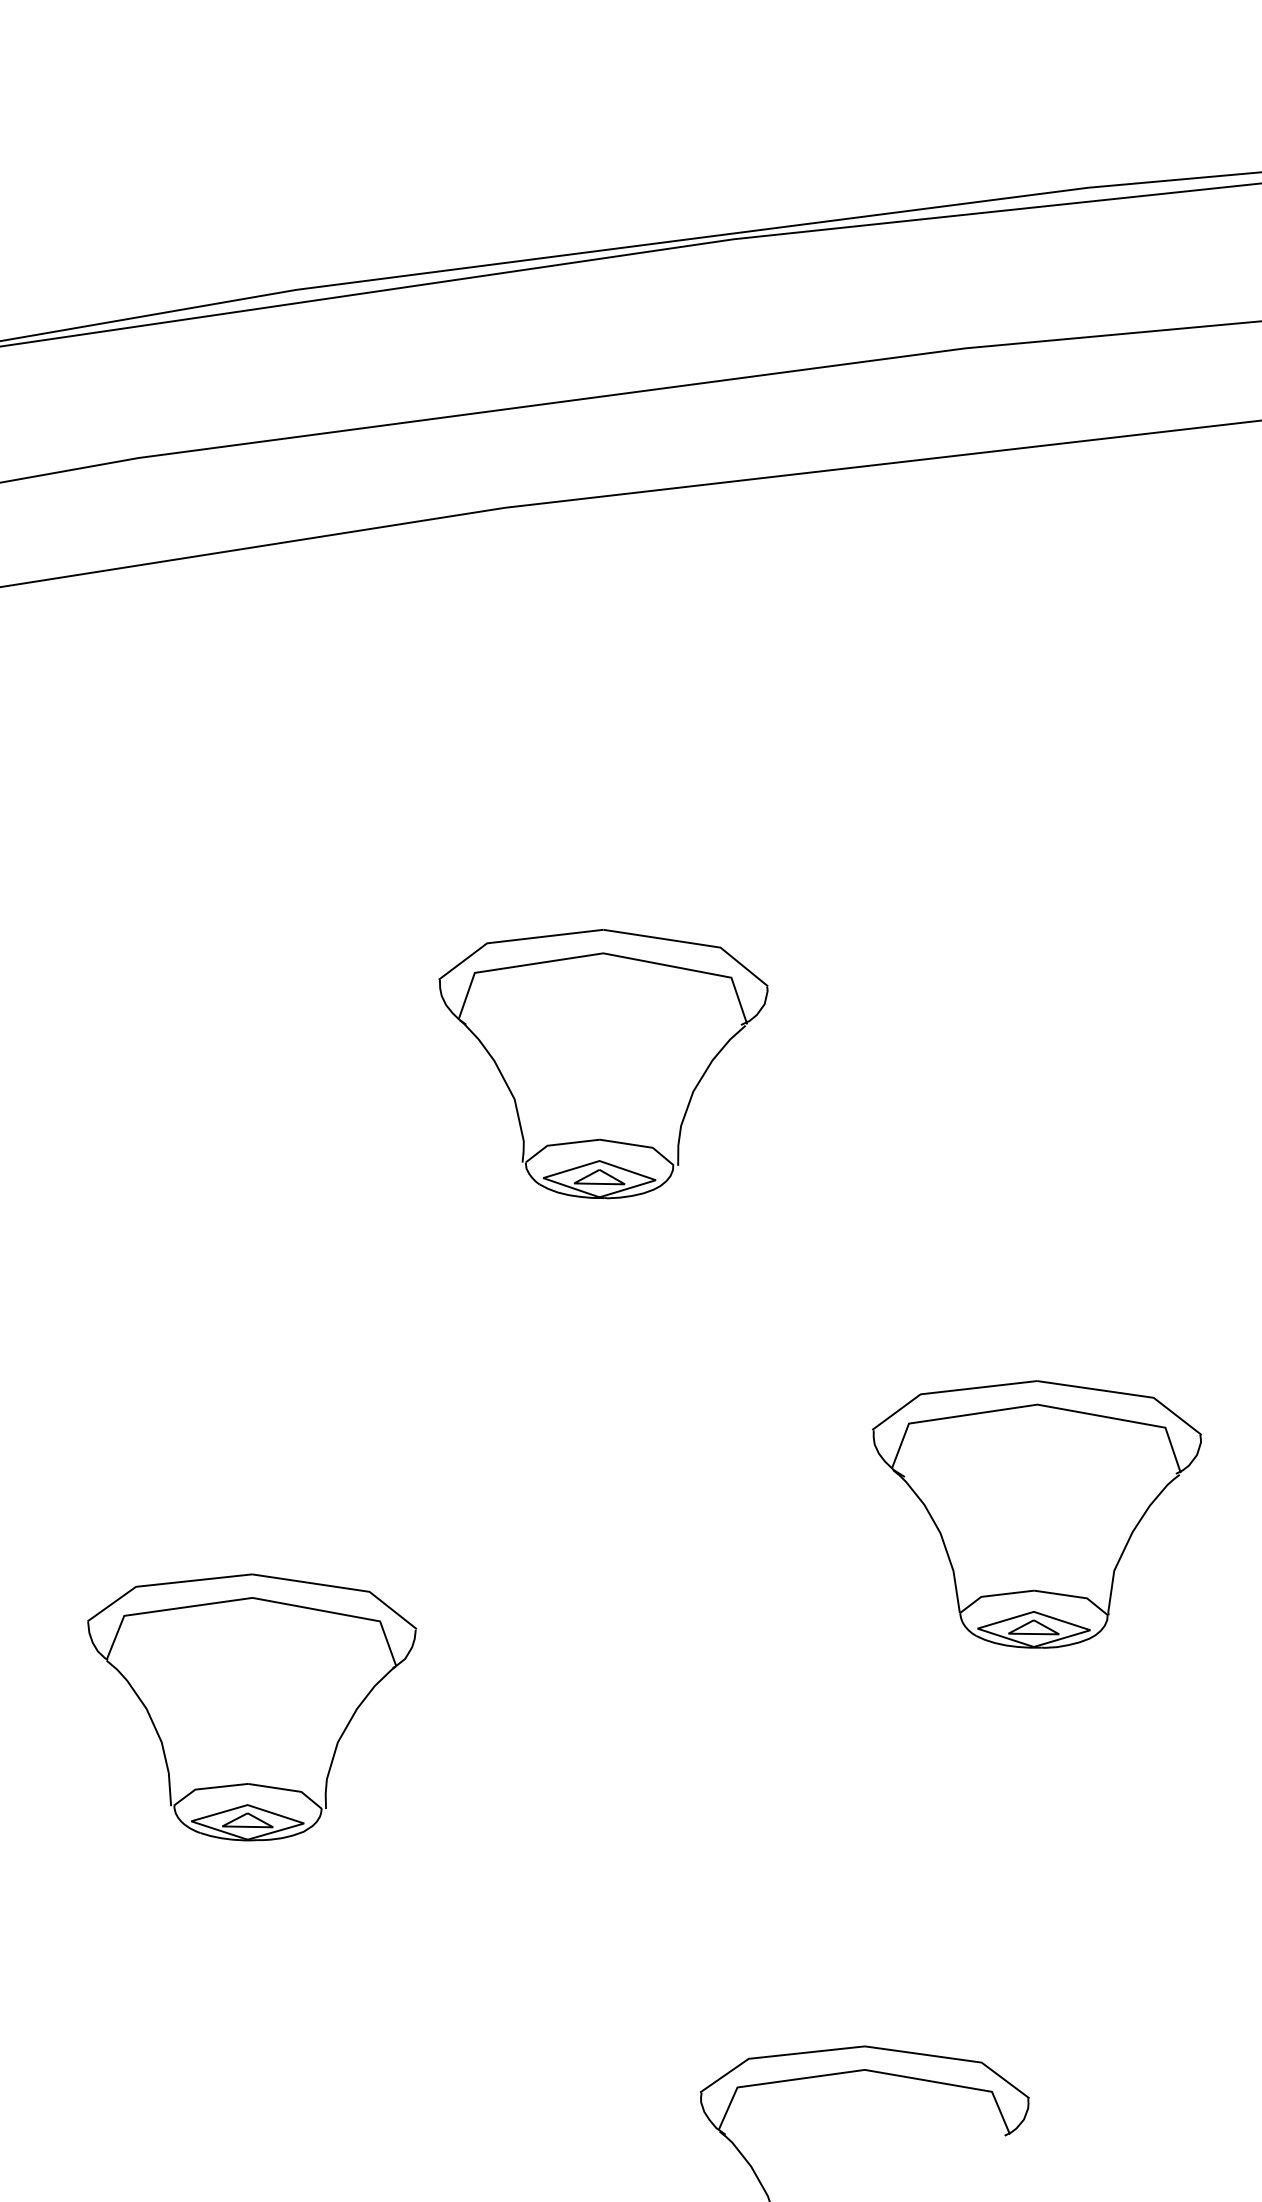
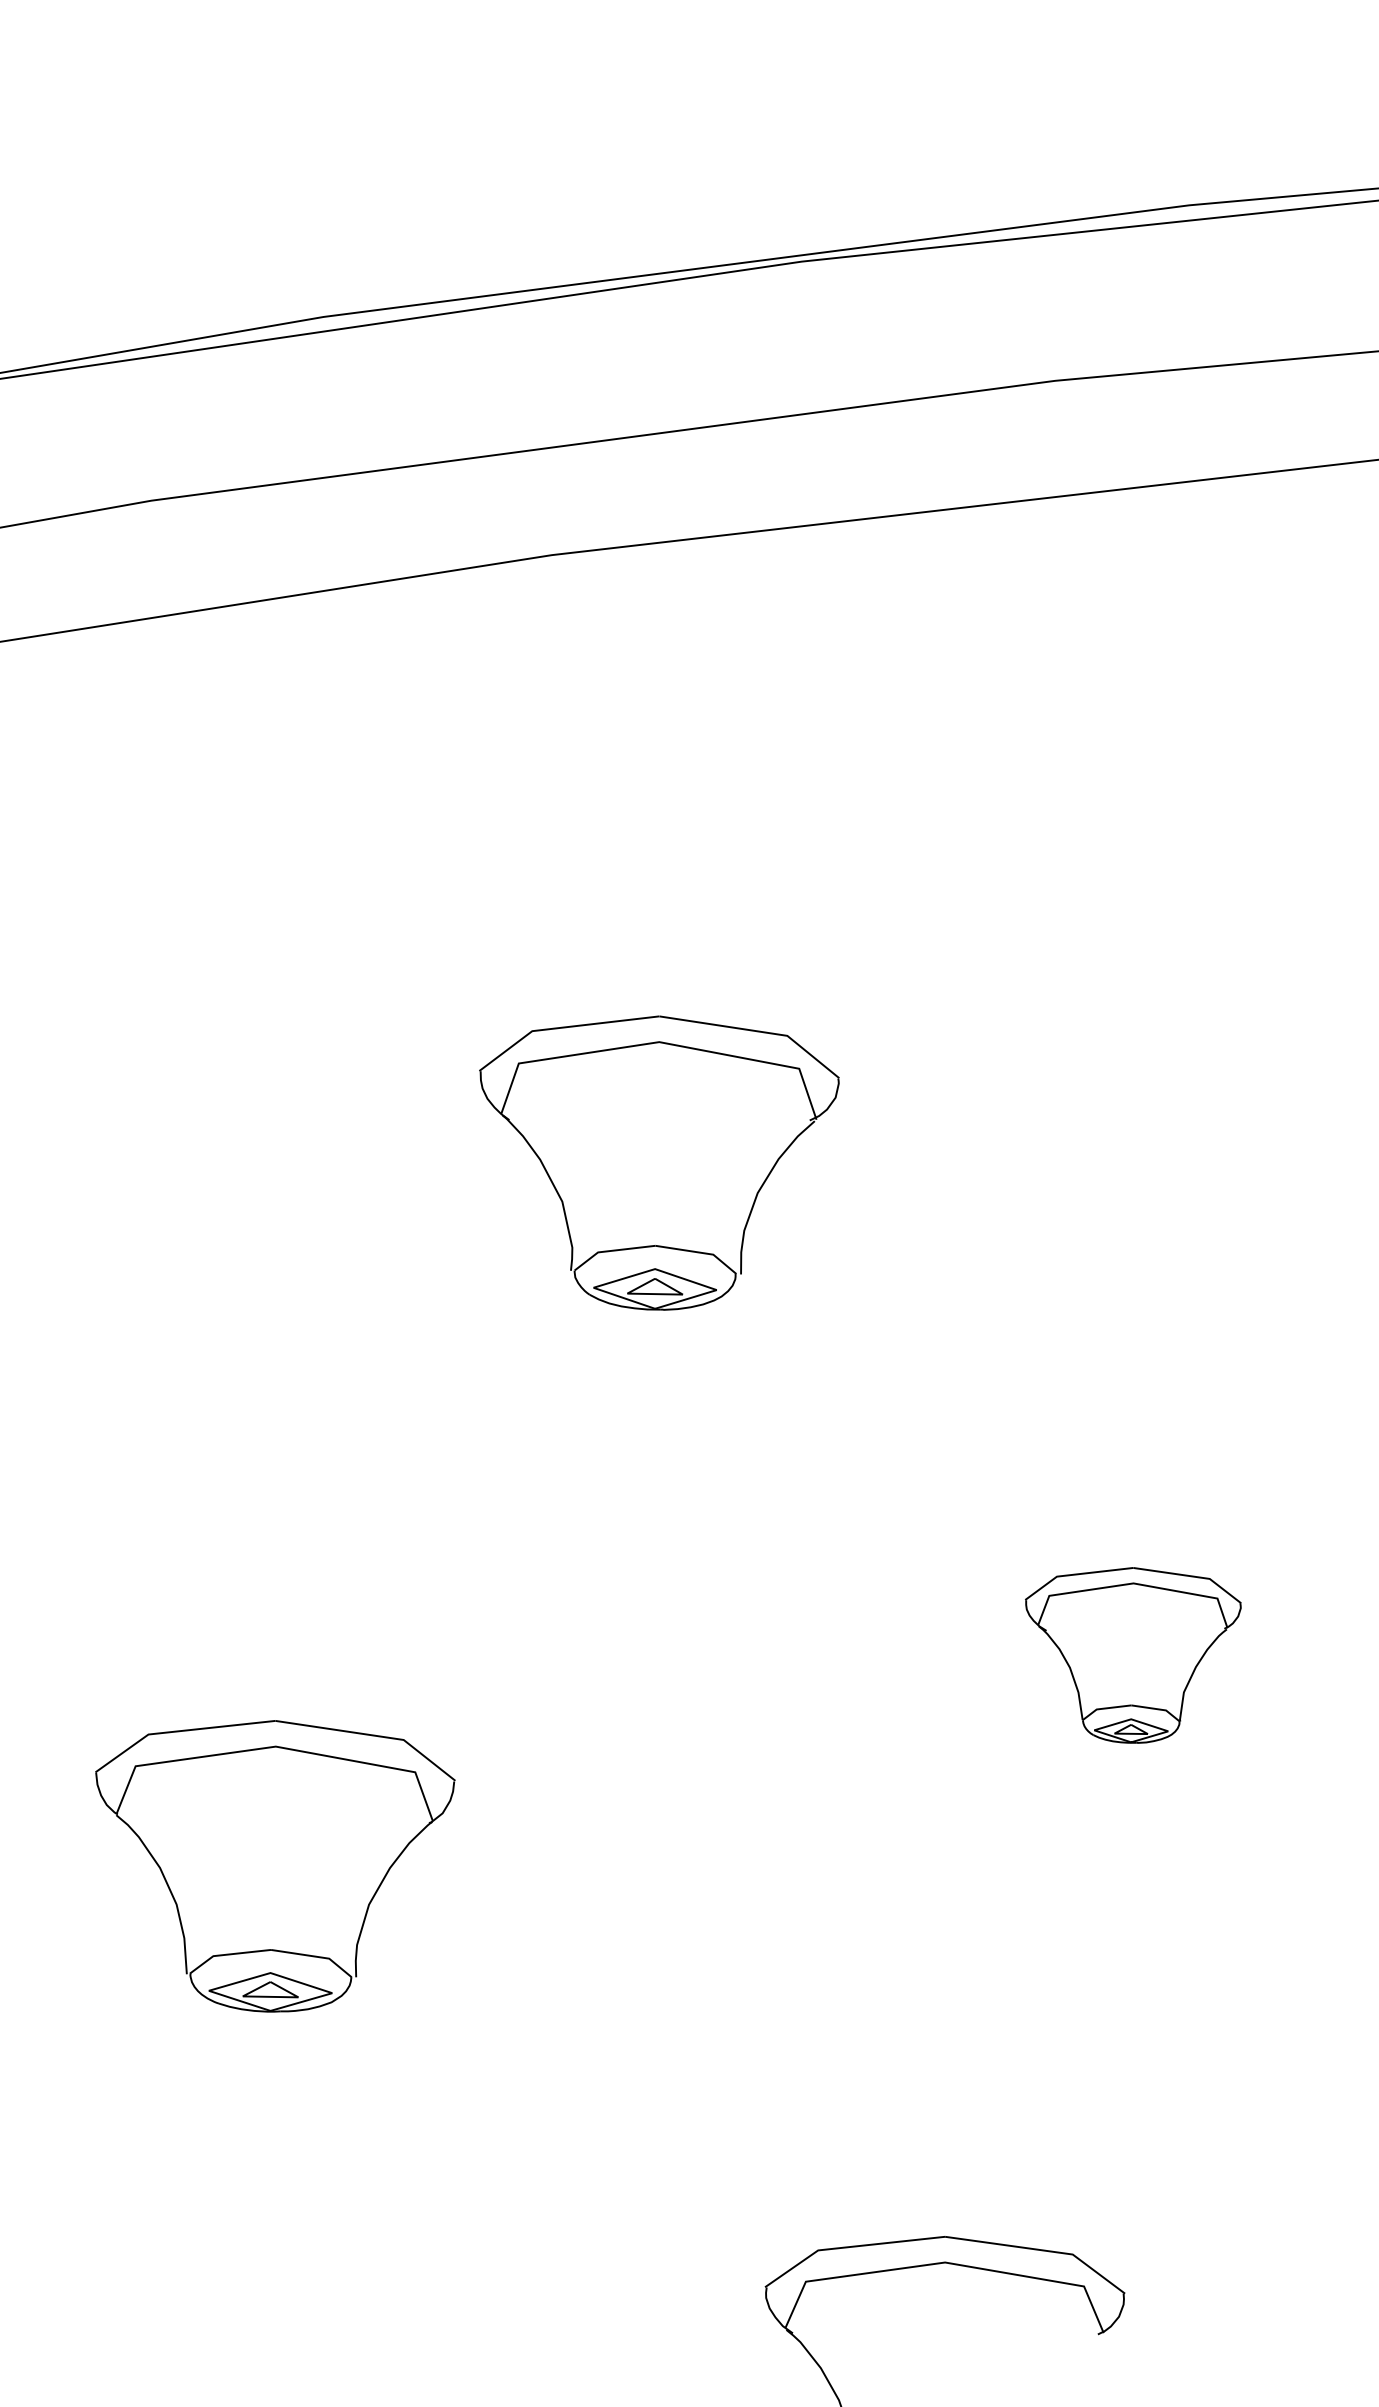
part: (1036, 1514) -> (1132, 1655), size x0.6

